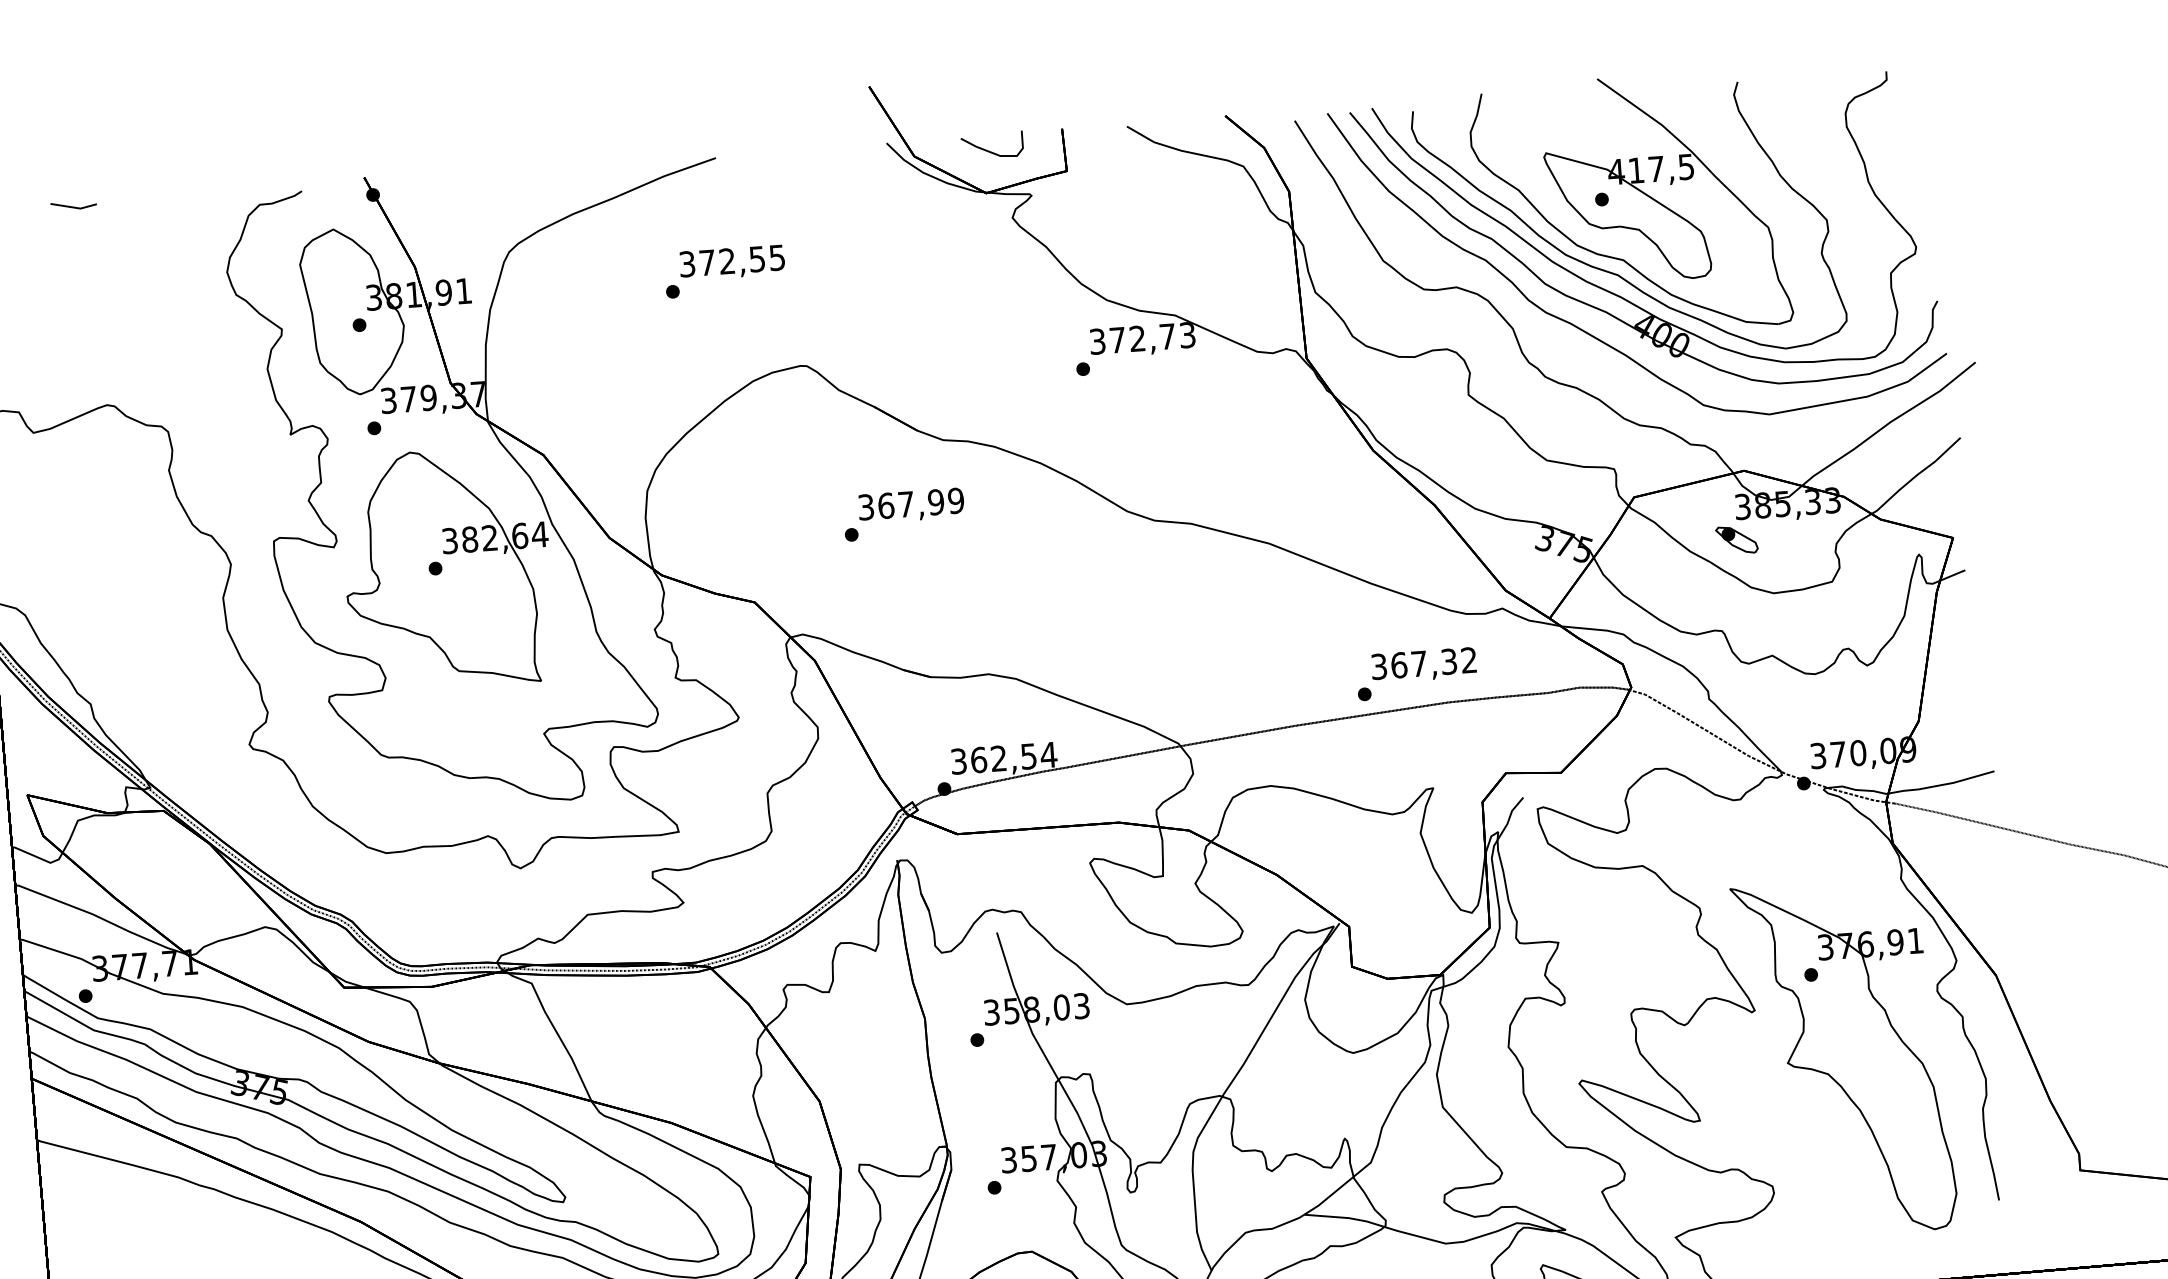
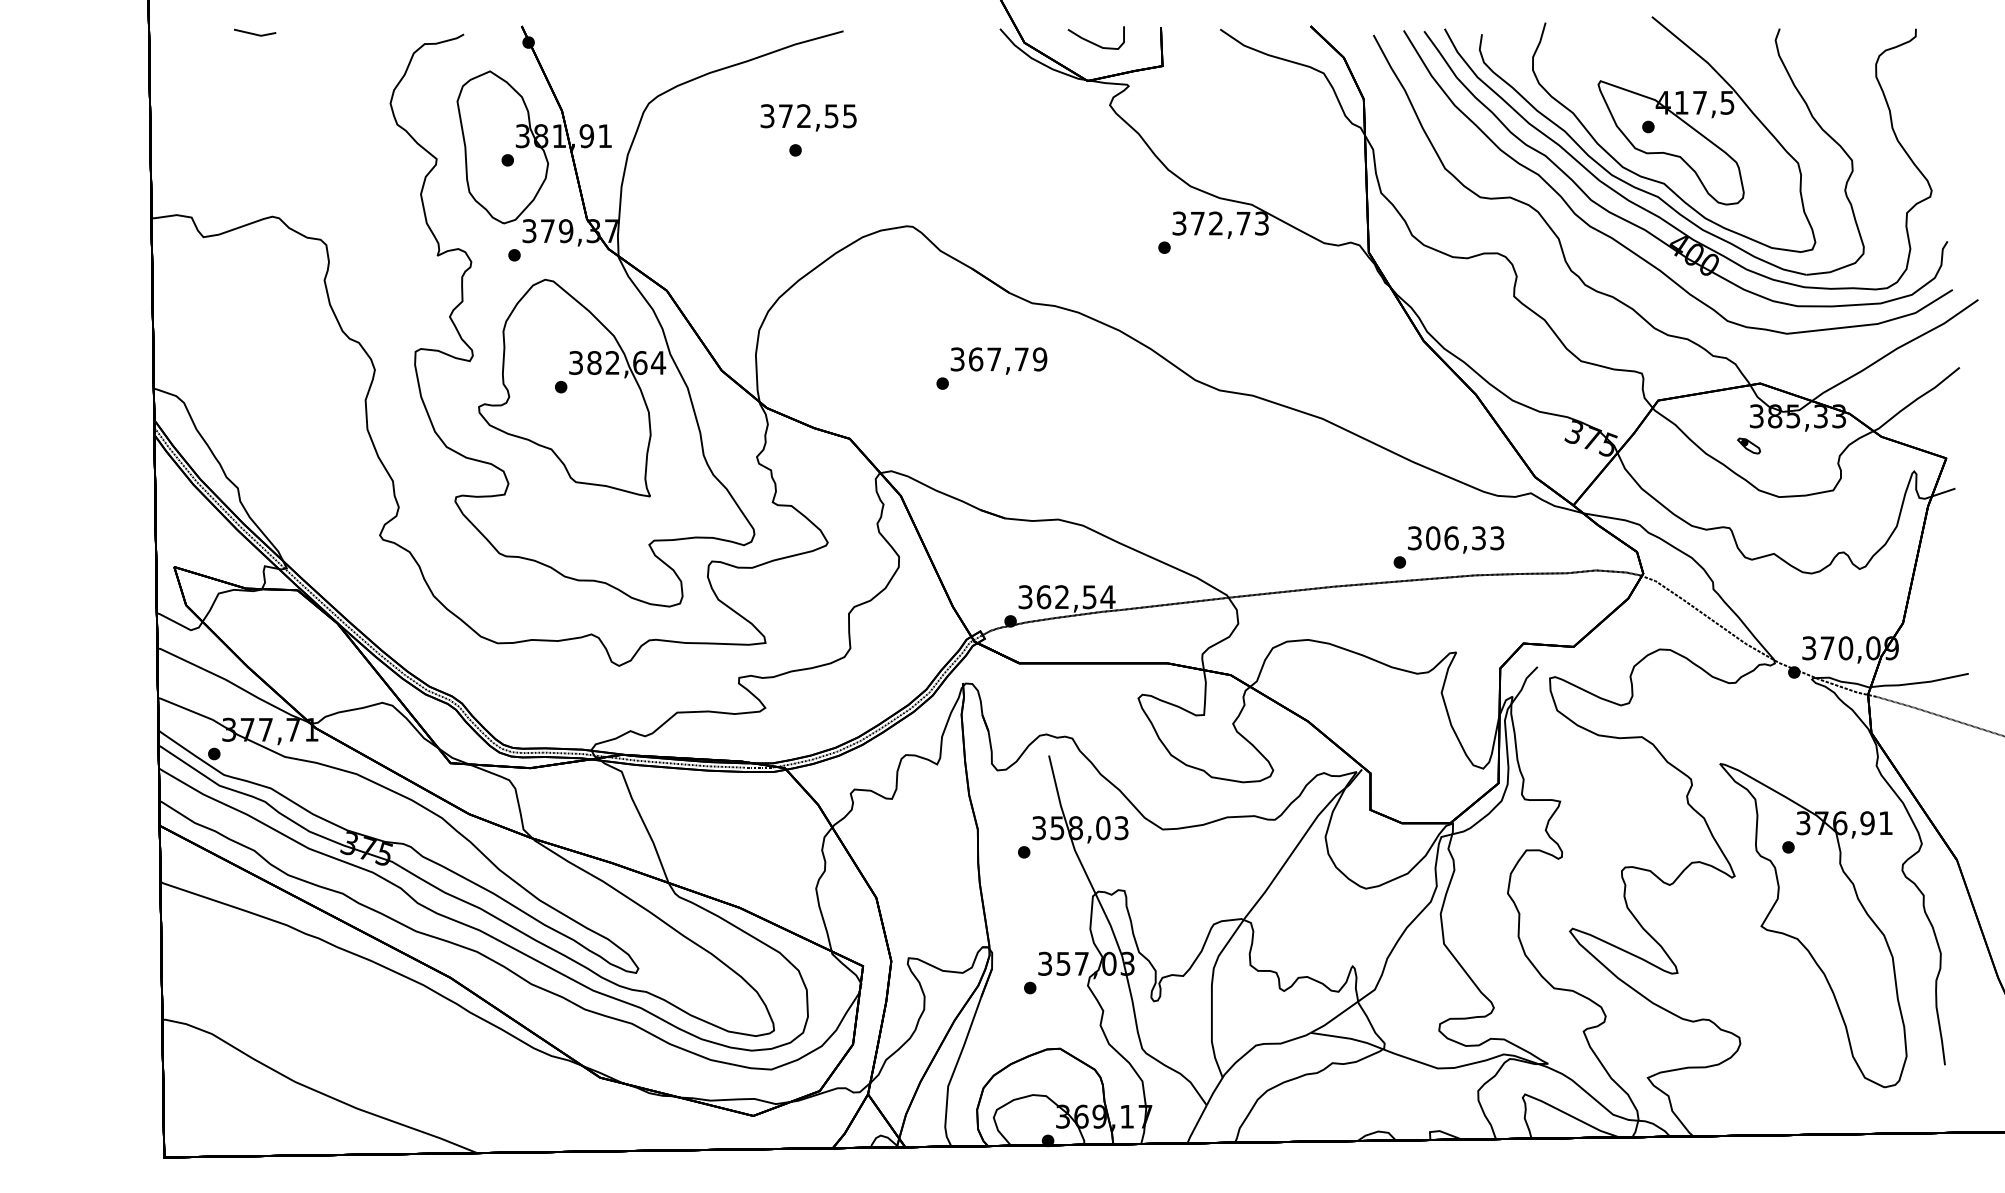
text: (732, 262) -> (808, 117), moved
text: (935, 502) -> (1021, 359), 367,99 -> 367,79
part: (1736, 539) -> (1748, 445), size x0.6
text: (1434, 663) -> (1465, 538), 367,32 -> 306,33

